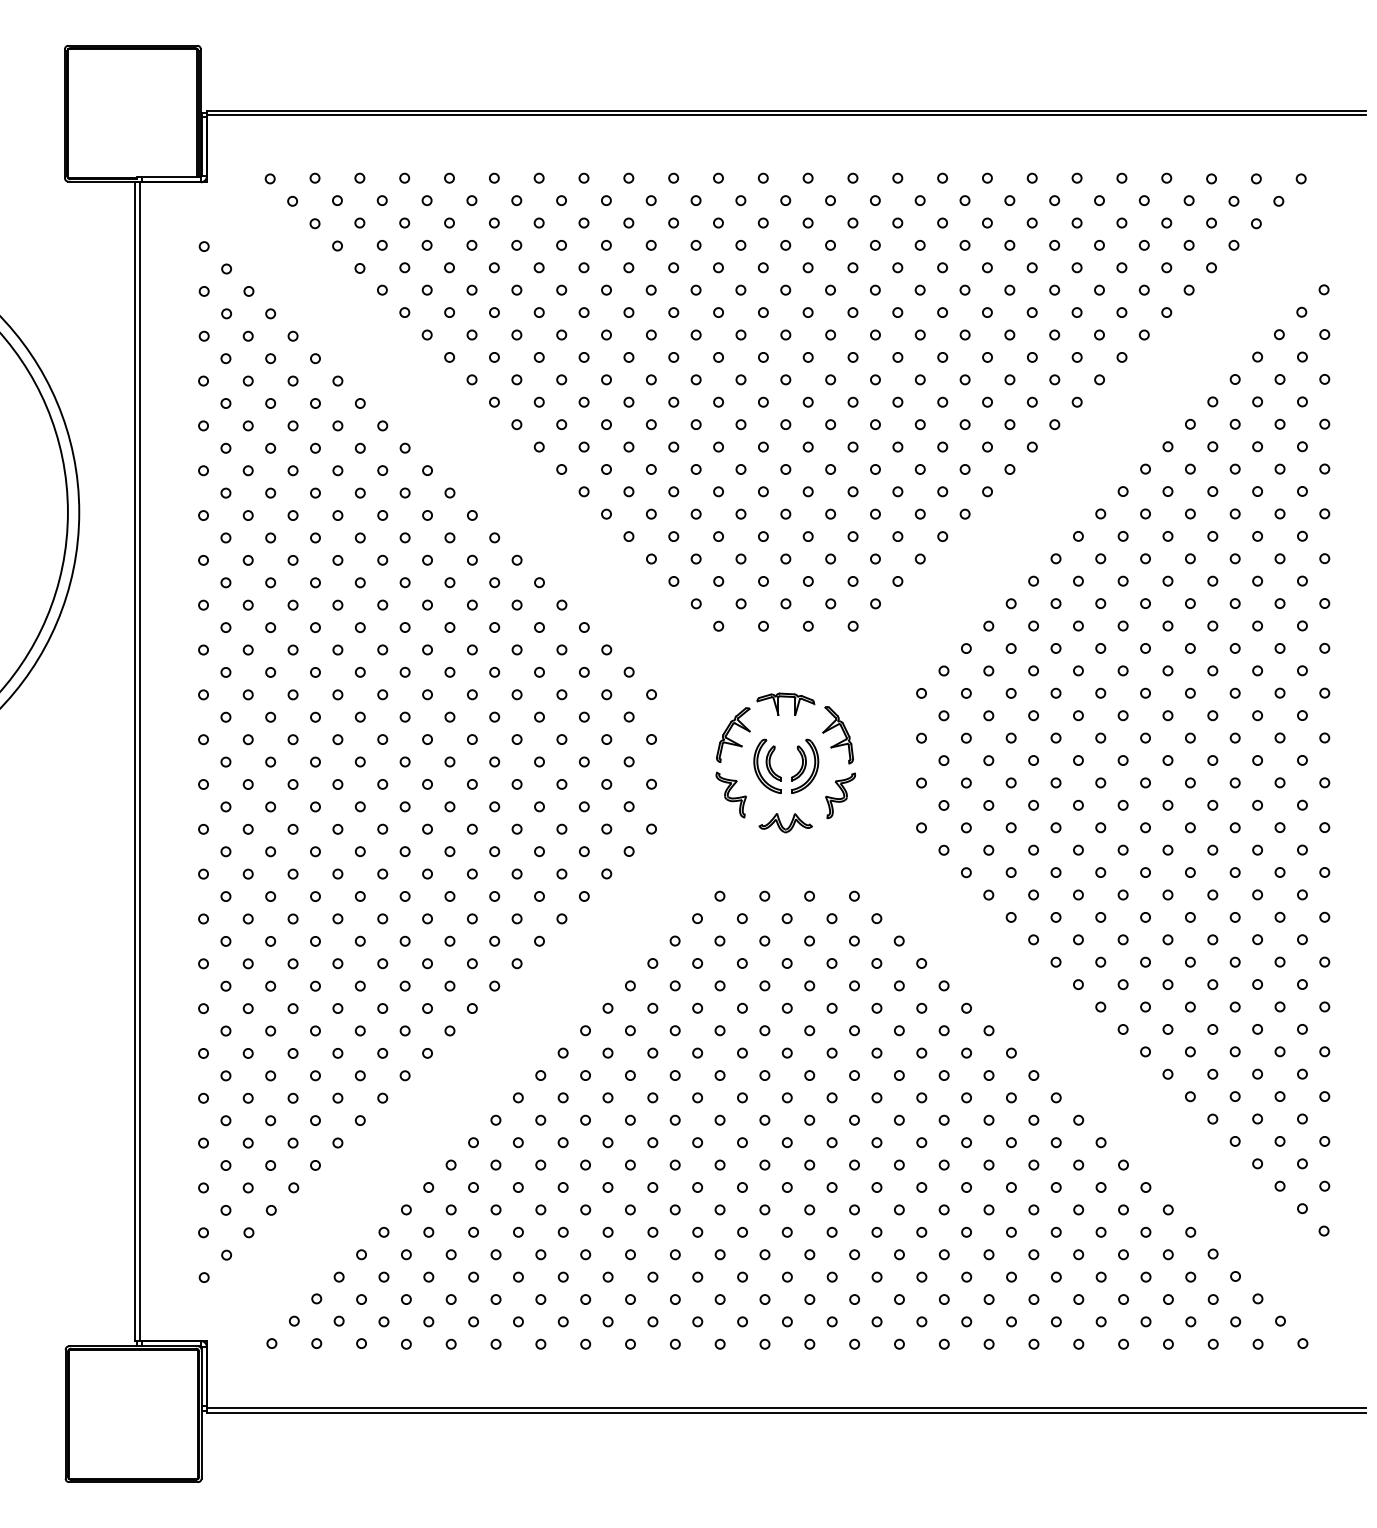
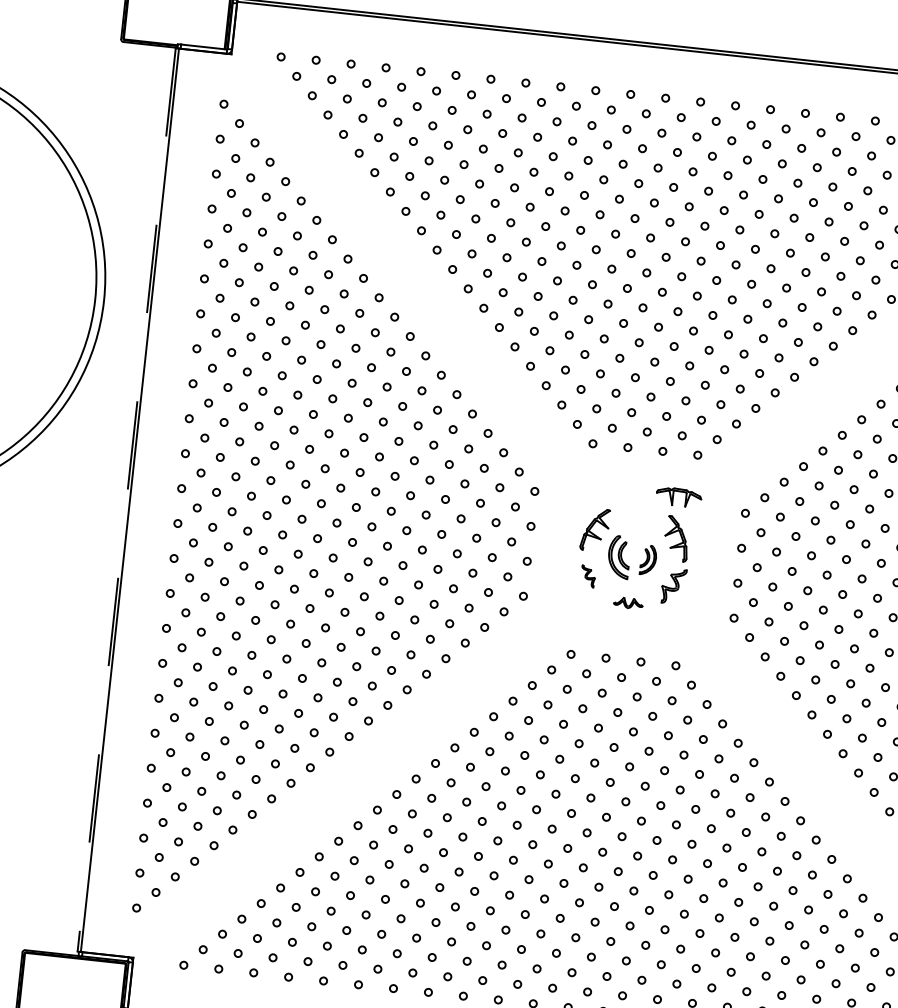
part: (785, 703) -> (678, 496), moved
line: (135, 762) -> (126, 500), solid -> dashed
part: (805, 765) -> (648, 559), size x0.7
part: (730, 794) -> (587, 575), size x0.6
part: (785, 823) -> (628, 603), size x0.7

